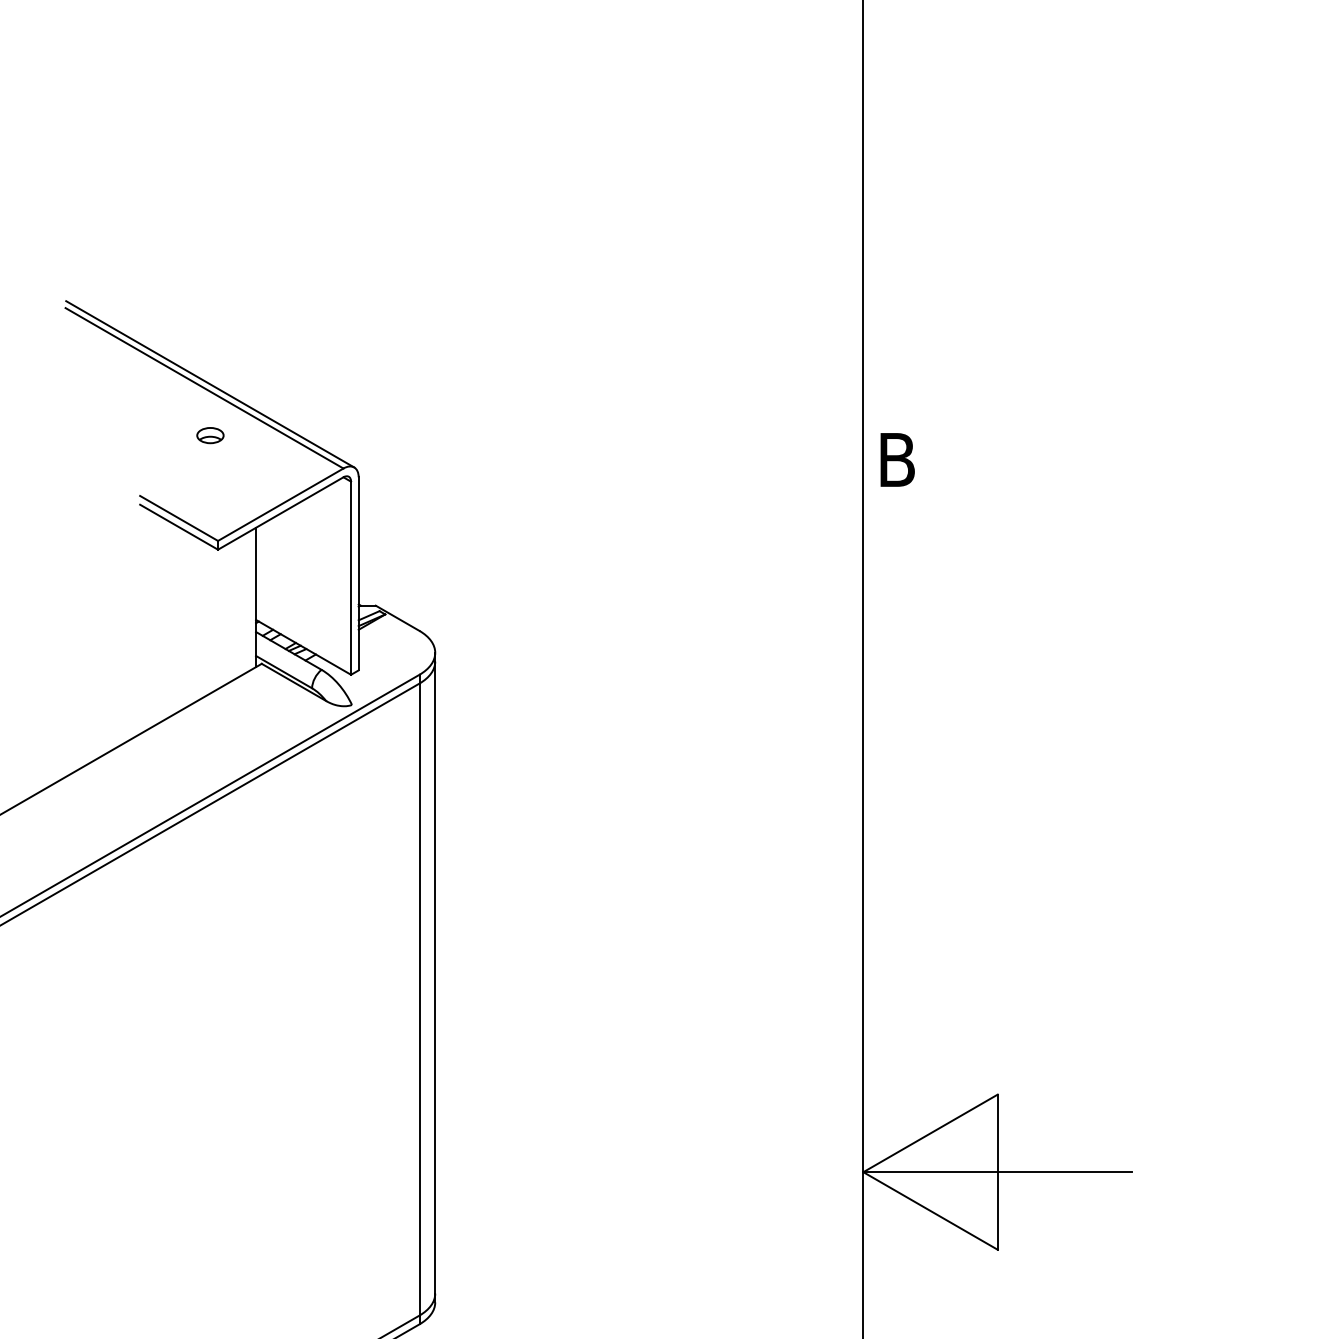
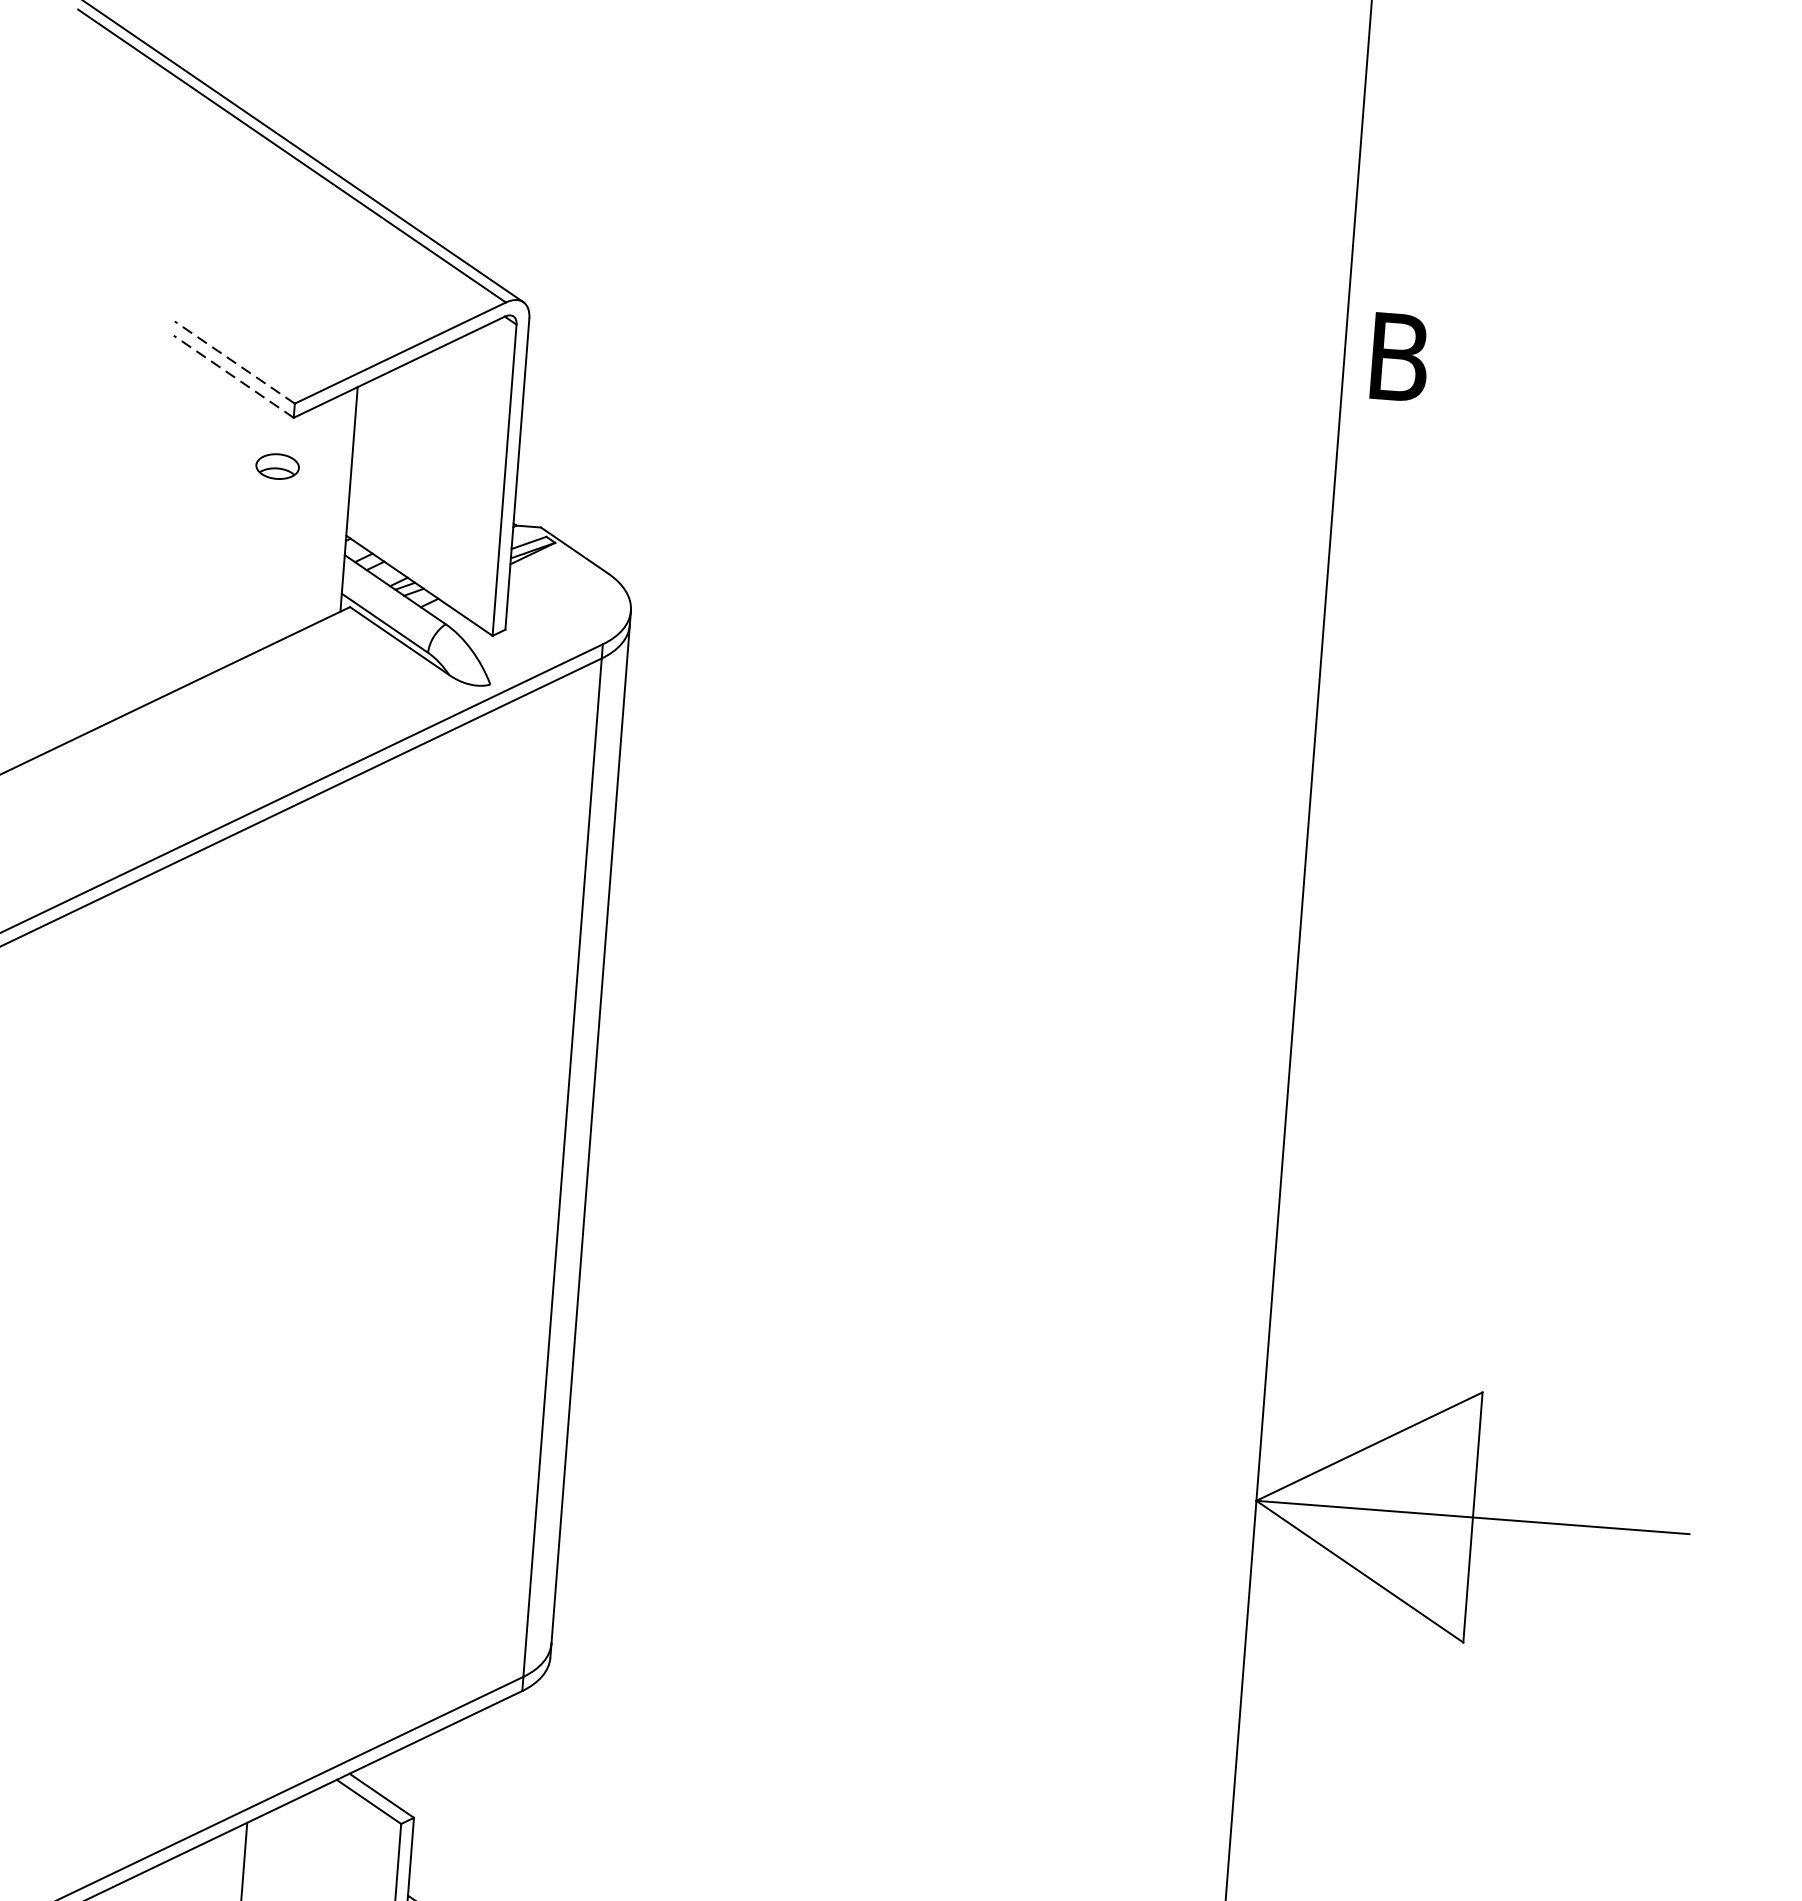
part: (210, 435) -> (277, 466), moved
line: (179, 518) -> (235, 362), solid -> dashed
line: (179, 527) -> (234, 377), solid -> dashed

